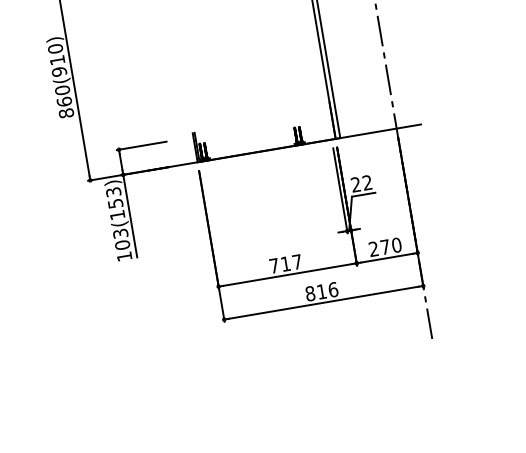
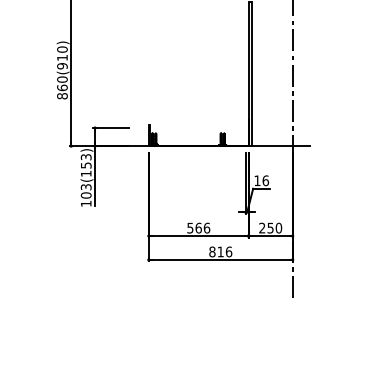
text: (361, 183) -> (261, 180), 22 -> 16
text: (385, 247) -> (270, 228), 270 -> 250
text: (285, 263) -> (198, 227), 717 -> 566

